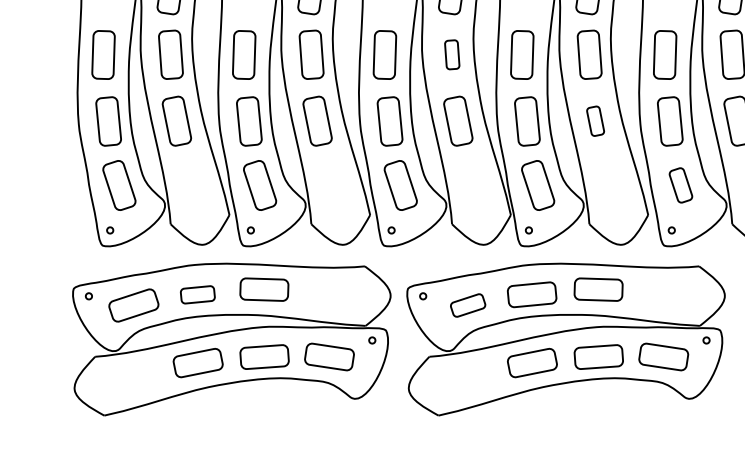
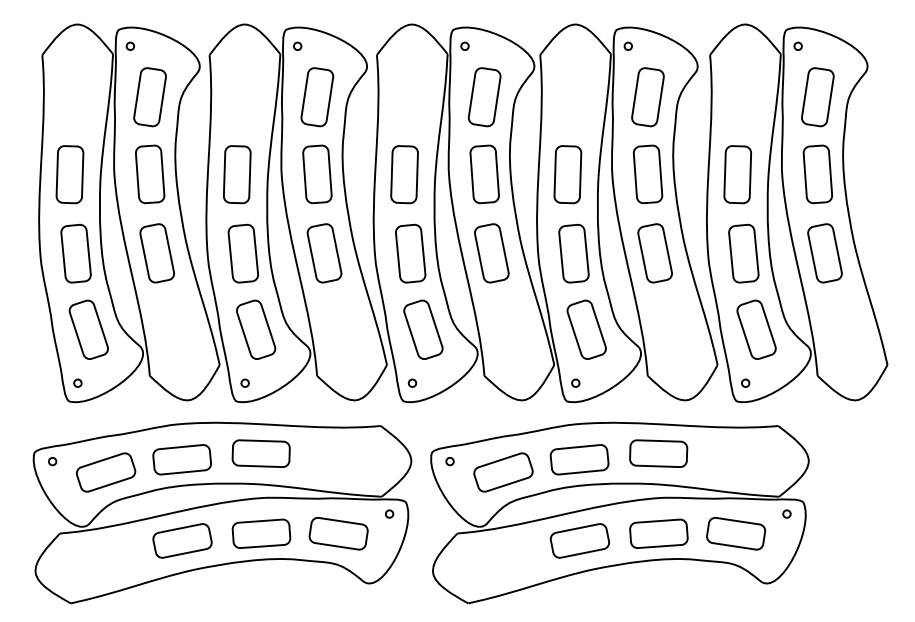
part: (452, 54) -> (484, 174), size x1.67
part: (595, 121) -> (654, 253), size x1.67
part: (680, 185) -> (756, 329), size x1.43
part: (197, 294) -> (181, 459), size x1.43
part: (468, 305) -> (503, 472), size x1.43

